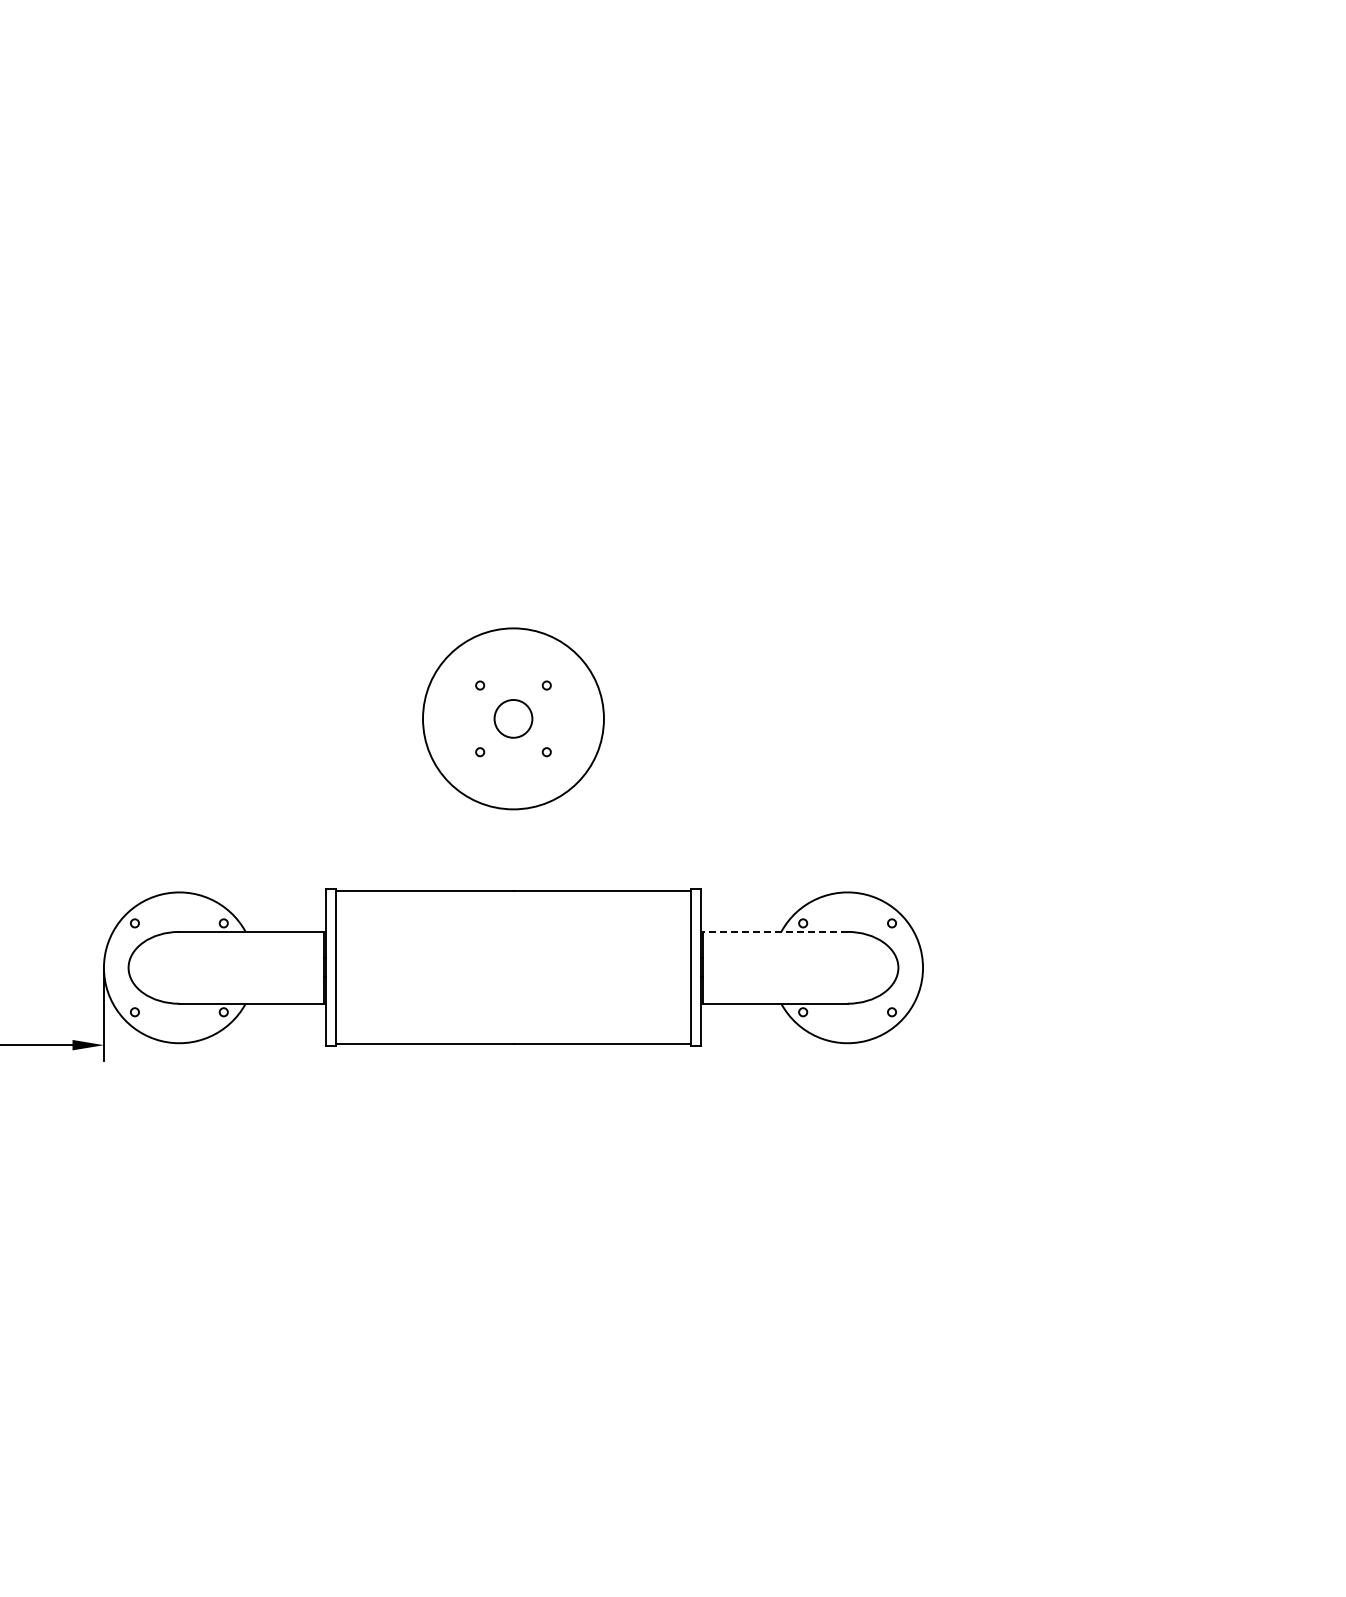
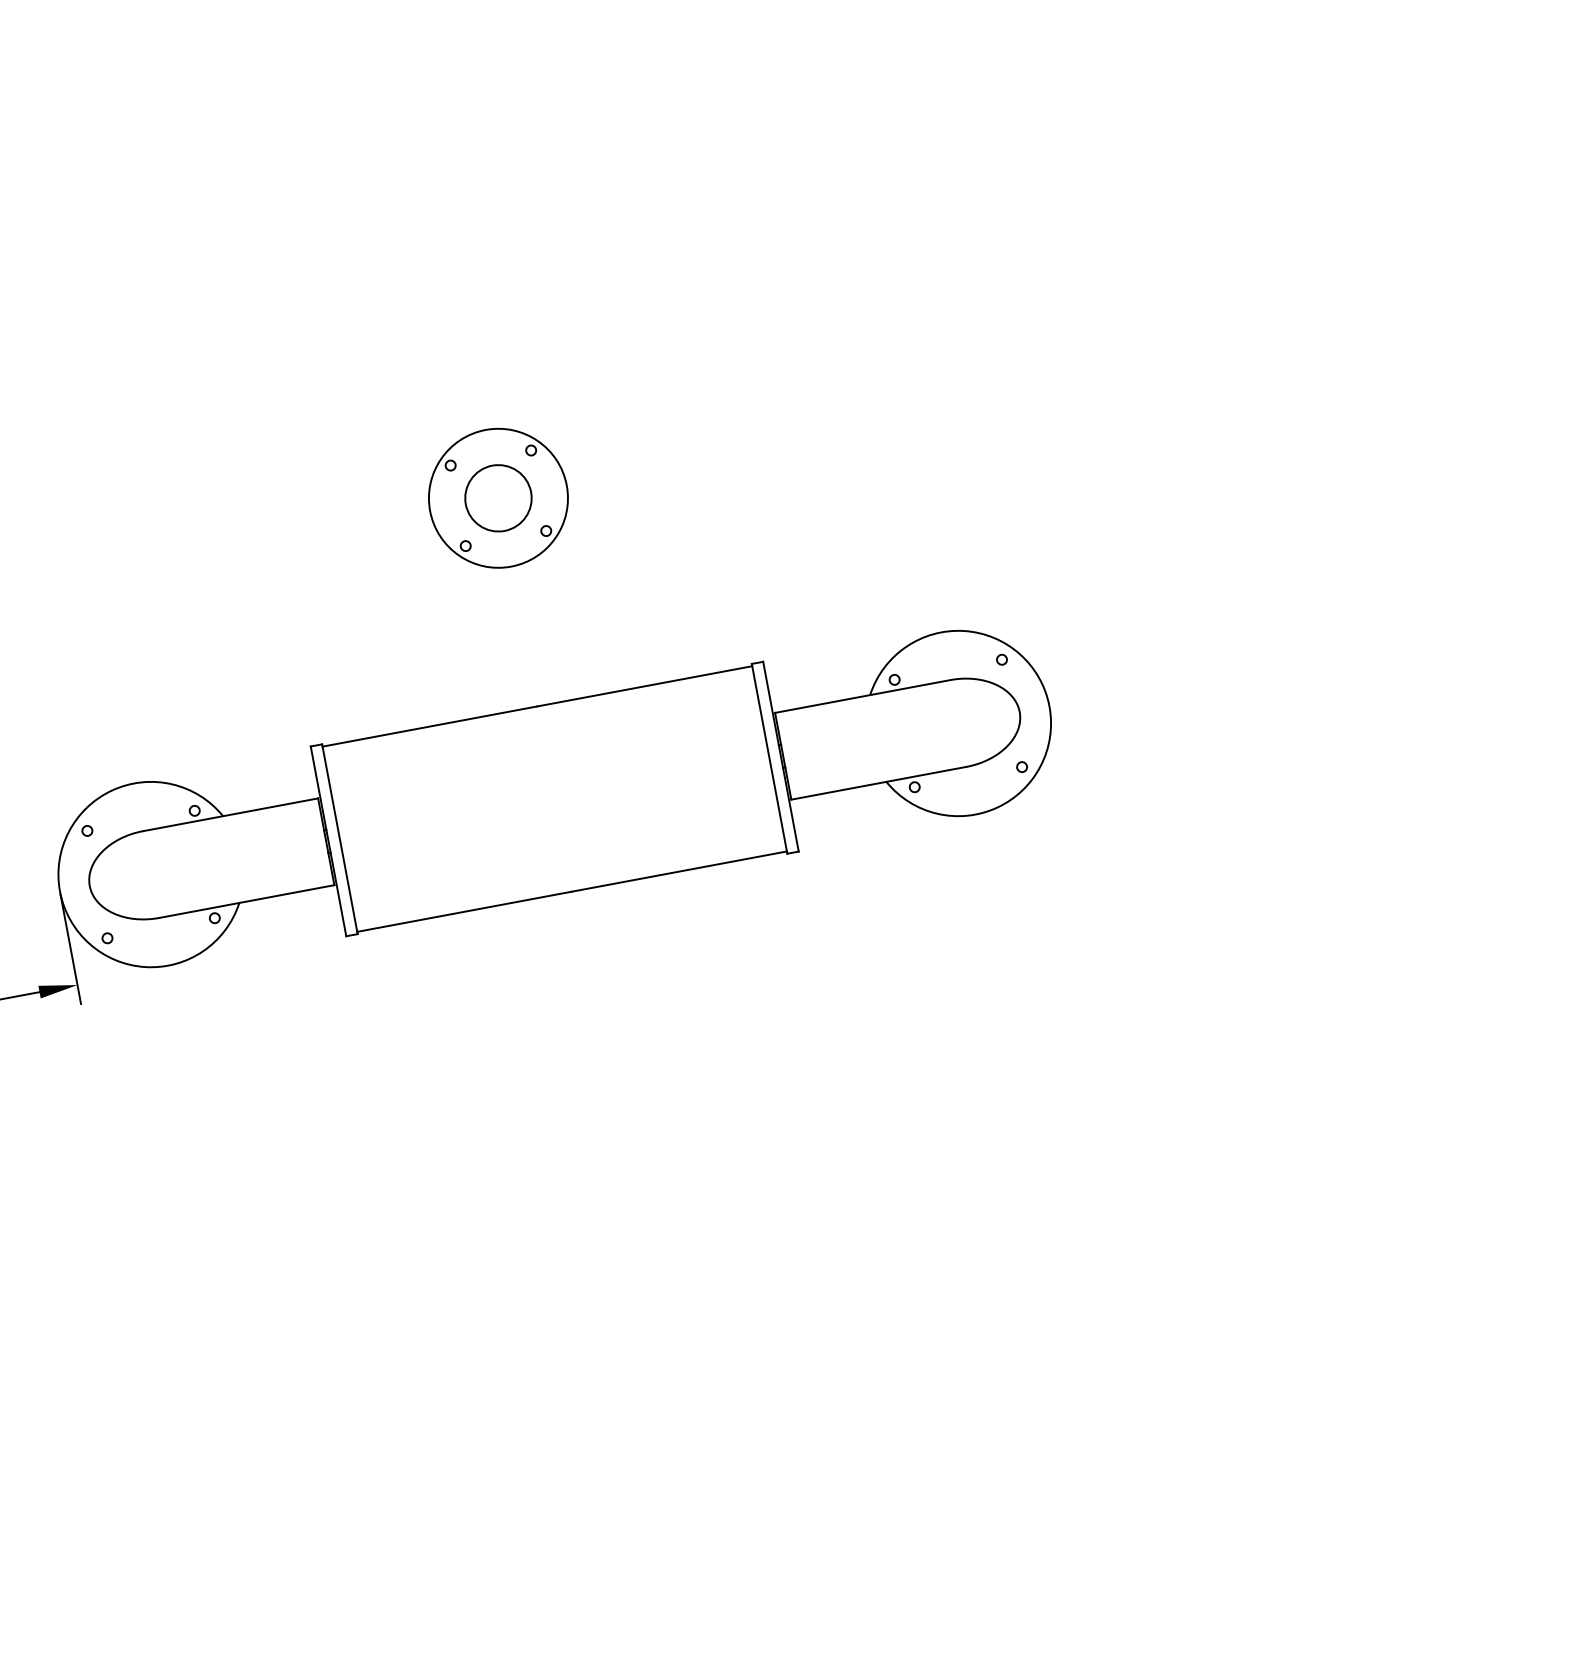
circle: (513, 718) -> (498, 497), size x0.62
circle: (513, 718) -> (498, 497), size x1.43
line: (774, 931) -> (861, 696), dashed -> solid

